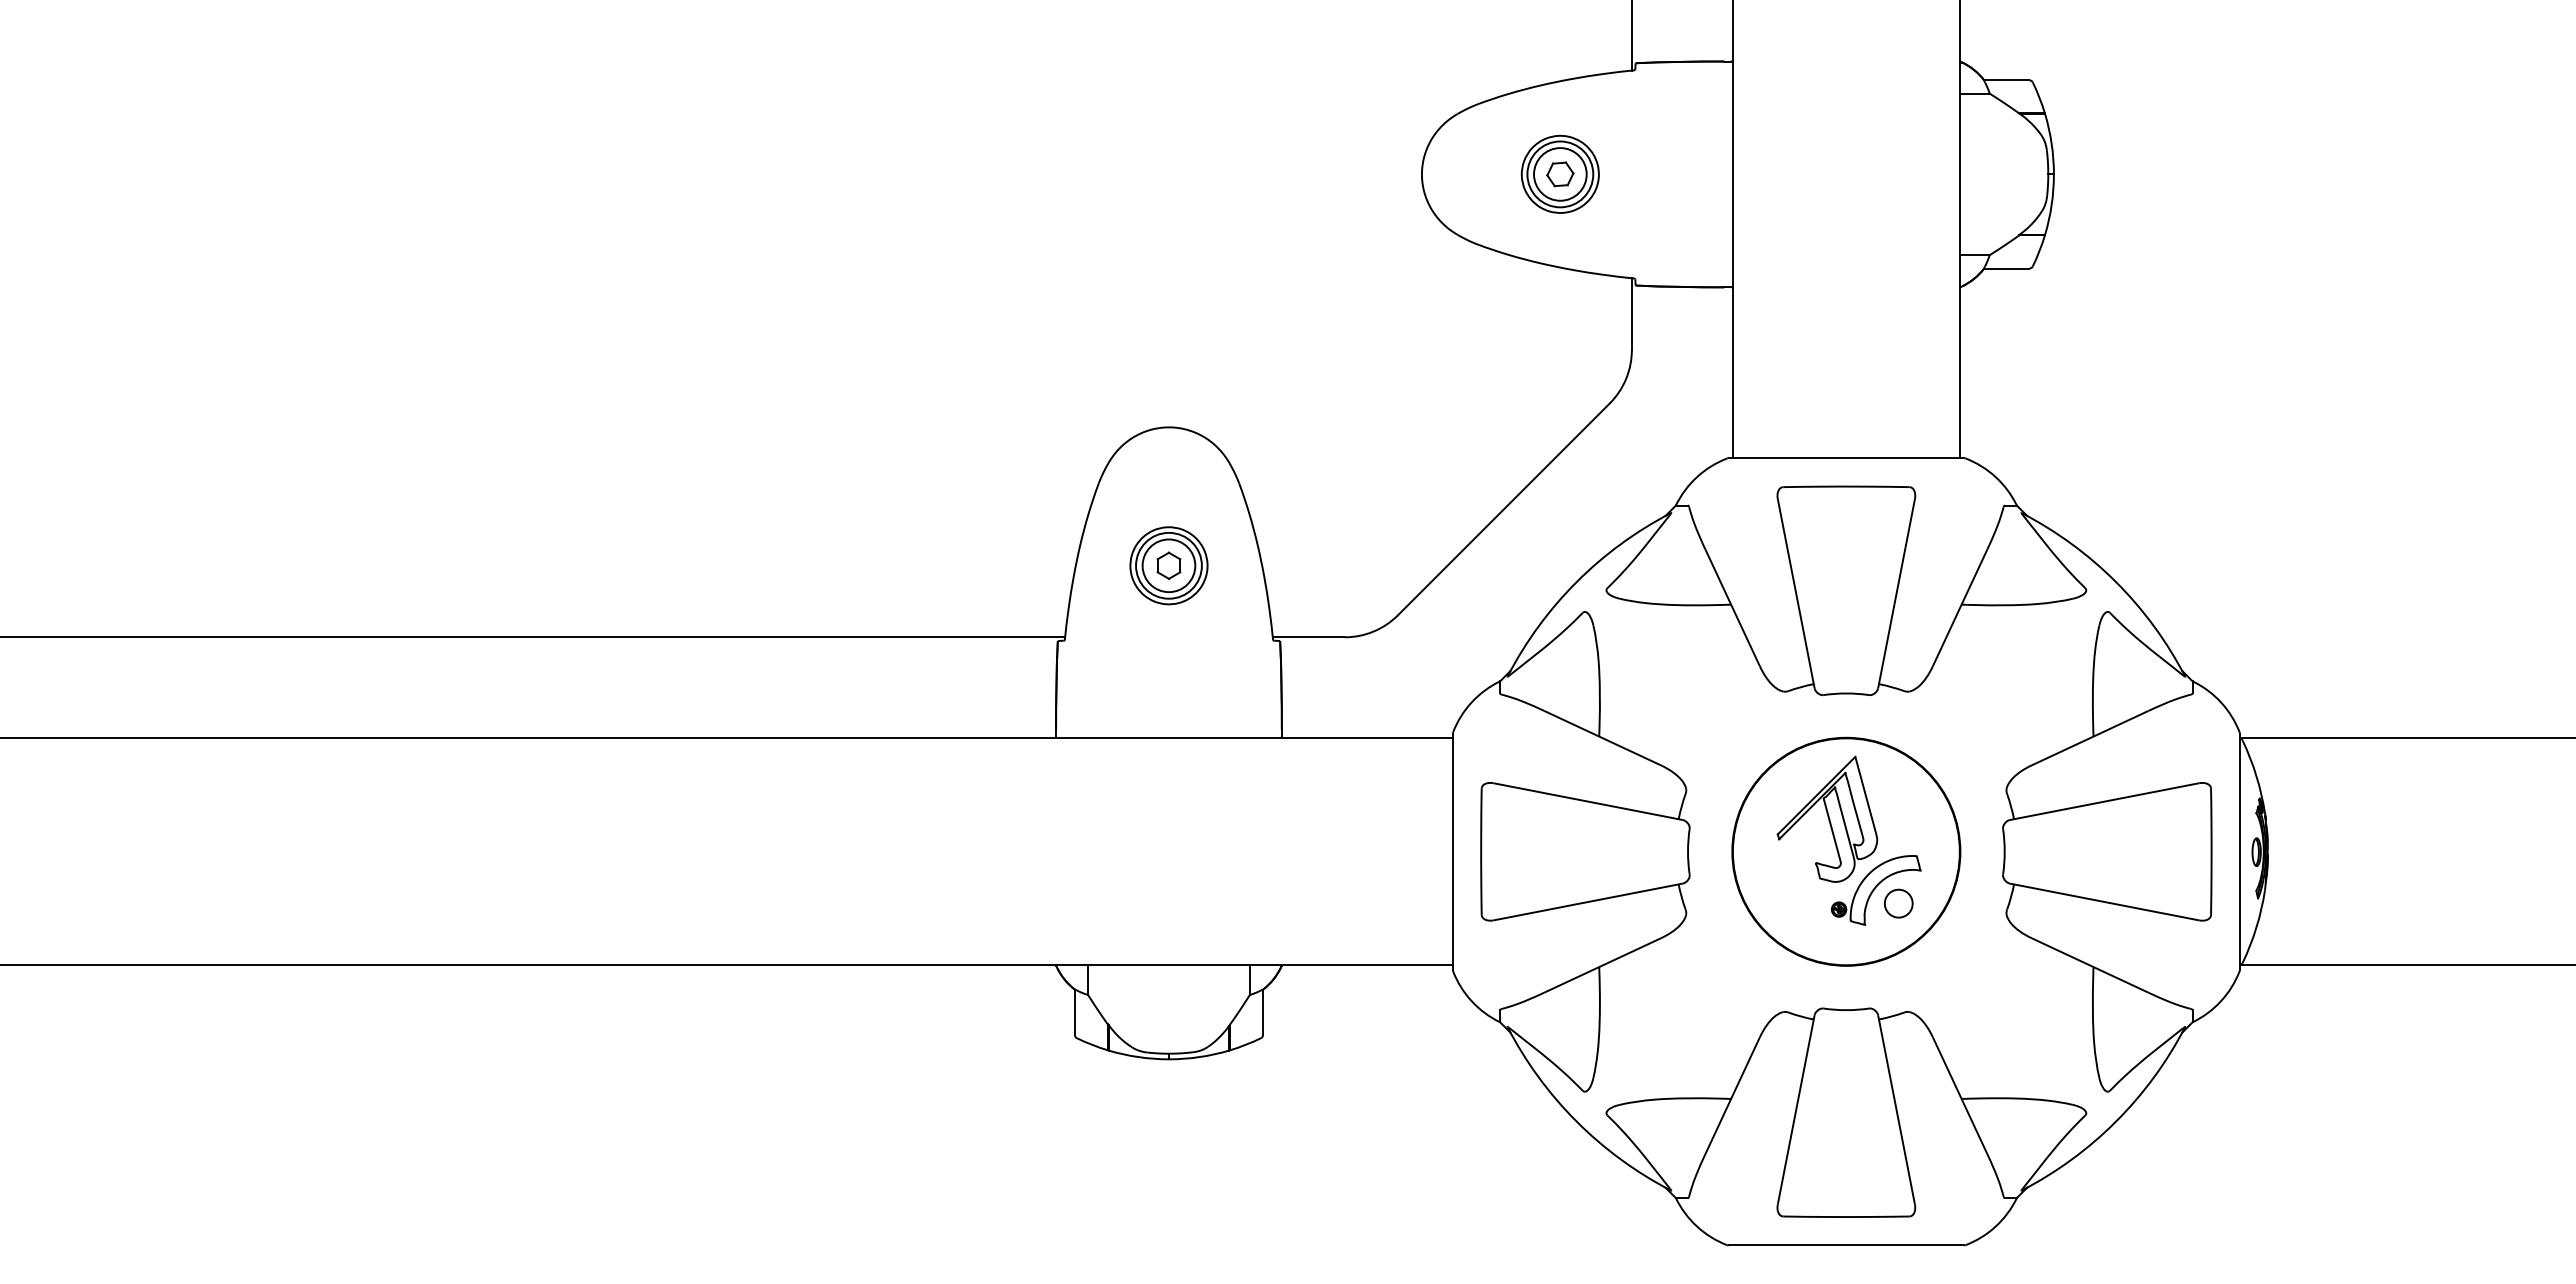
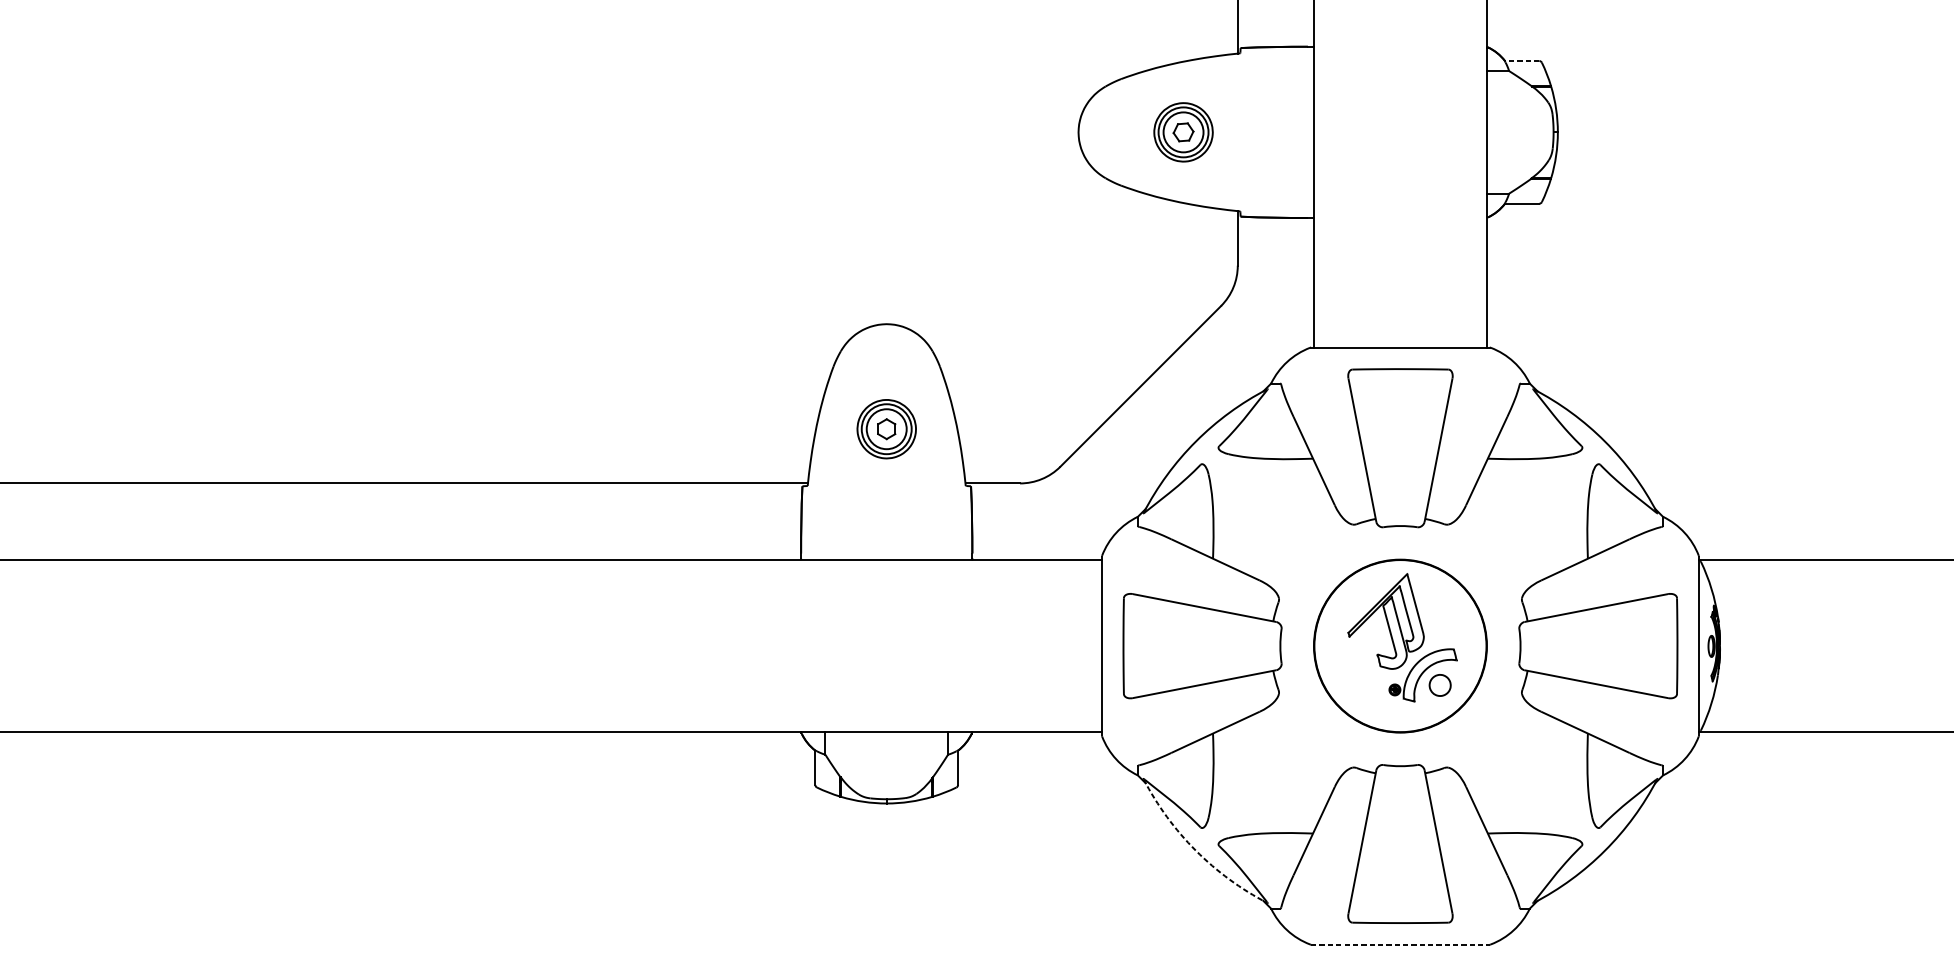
line: (2006, 80) -> (1521, 61), solid -> dashed
arc: (1576, 1121) -> (1195, 850), solid -> dashed
line: (1846, 1245) -> (1400, 944), solid -> dashed

